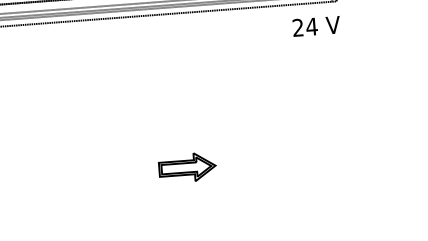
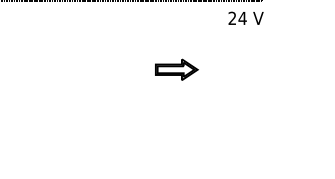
part: (187, 167) -> (176, 69), moved

